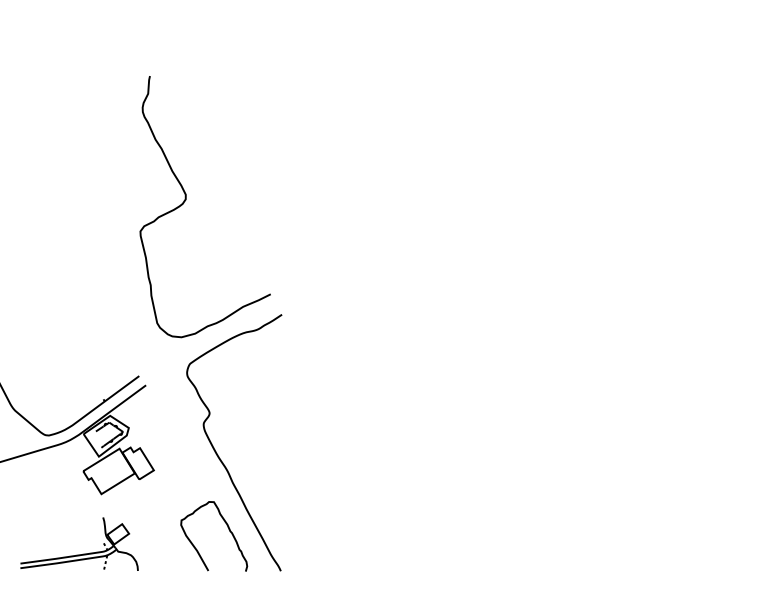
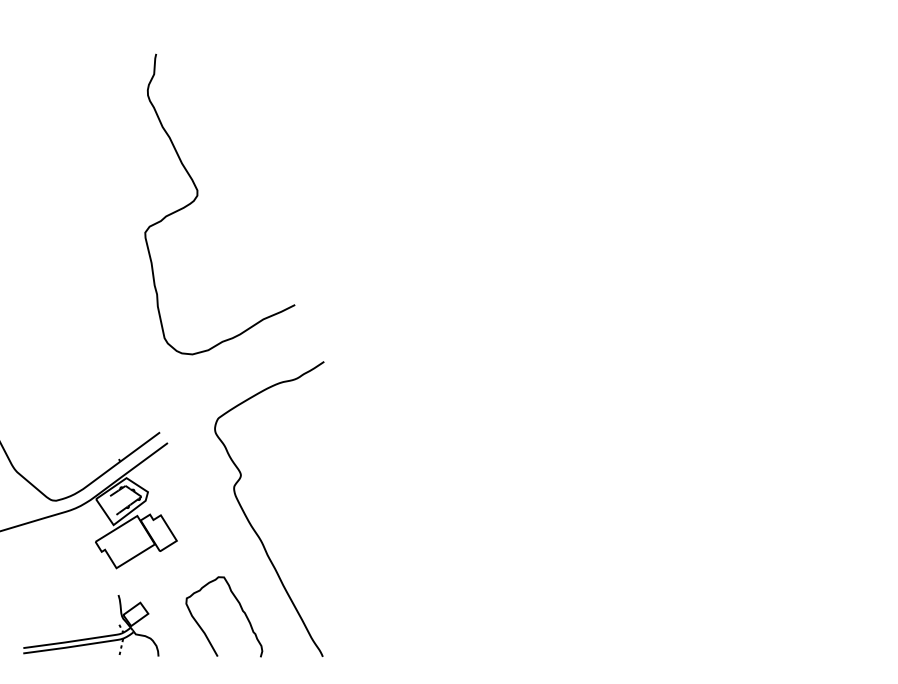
curve: (186, 200) -> (198, 197), moved
curve: (228, 529) -> (240, 608), moved

